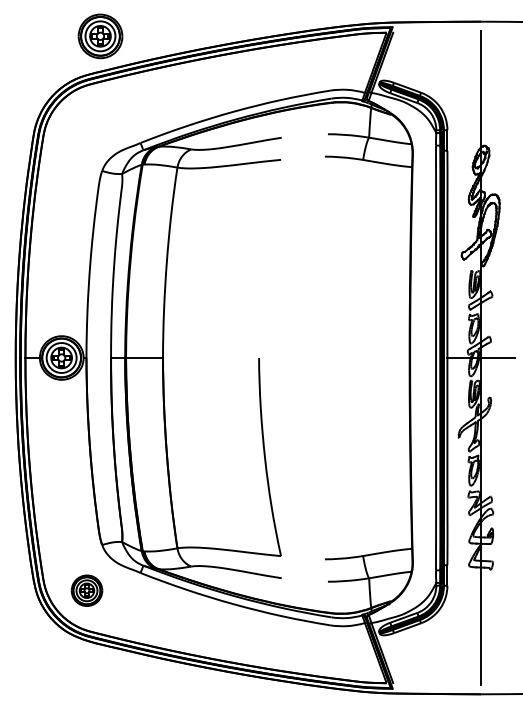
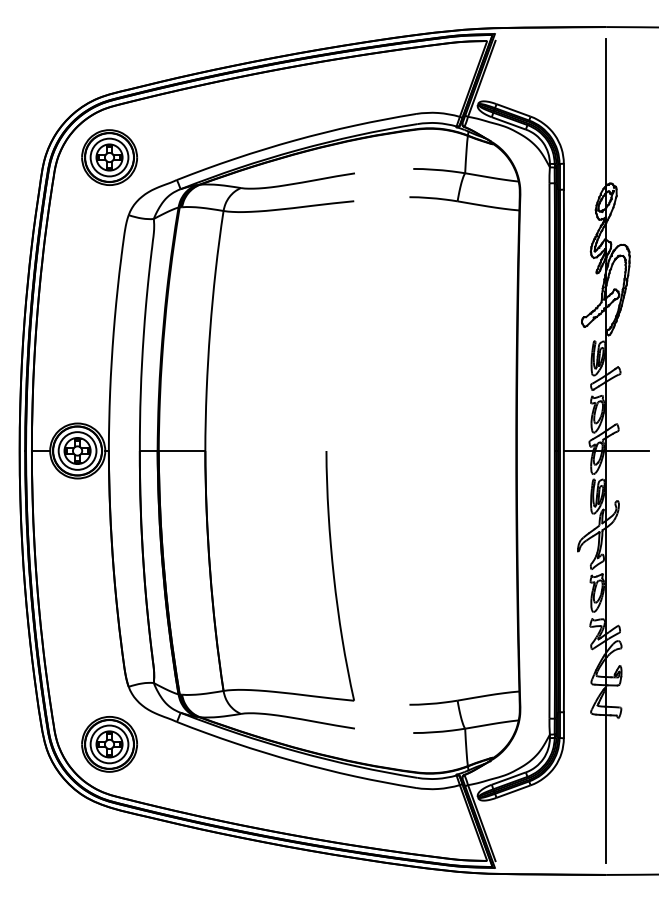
part: (100, 36) -> (109, 157), moved
part: (86, 590) -> (109, 744), size x1.43

